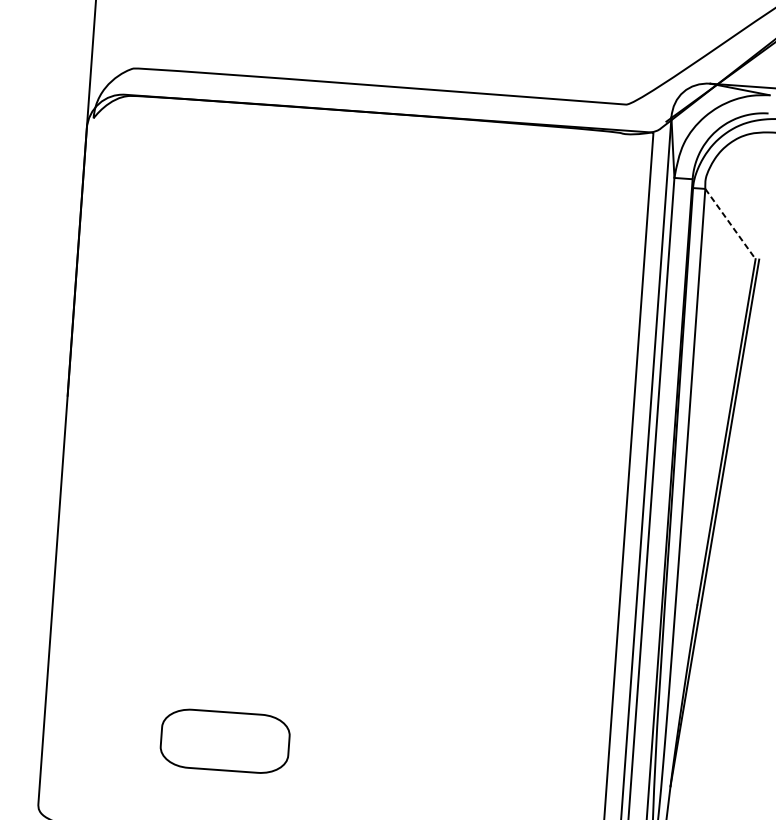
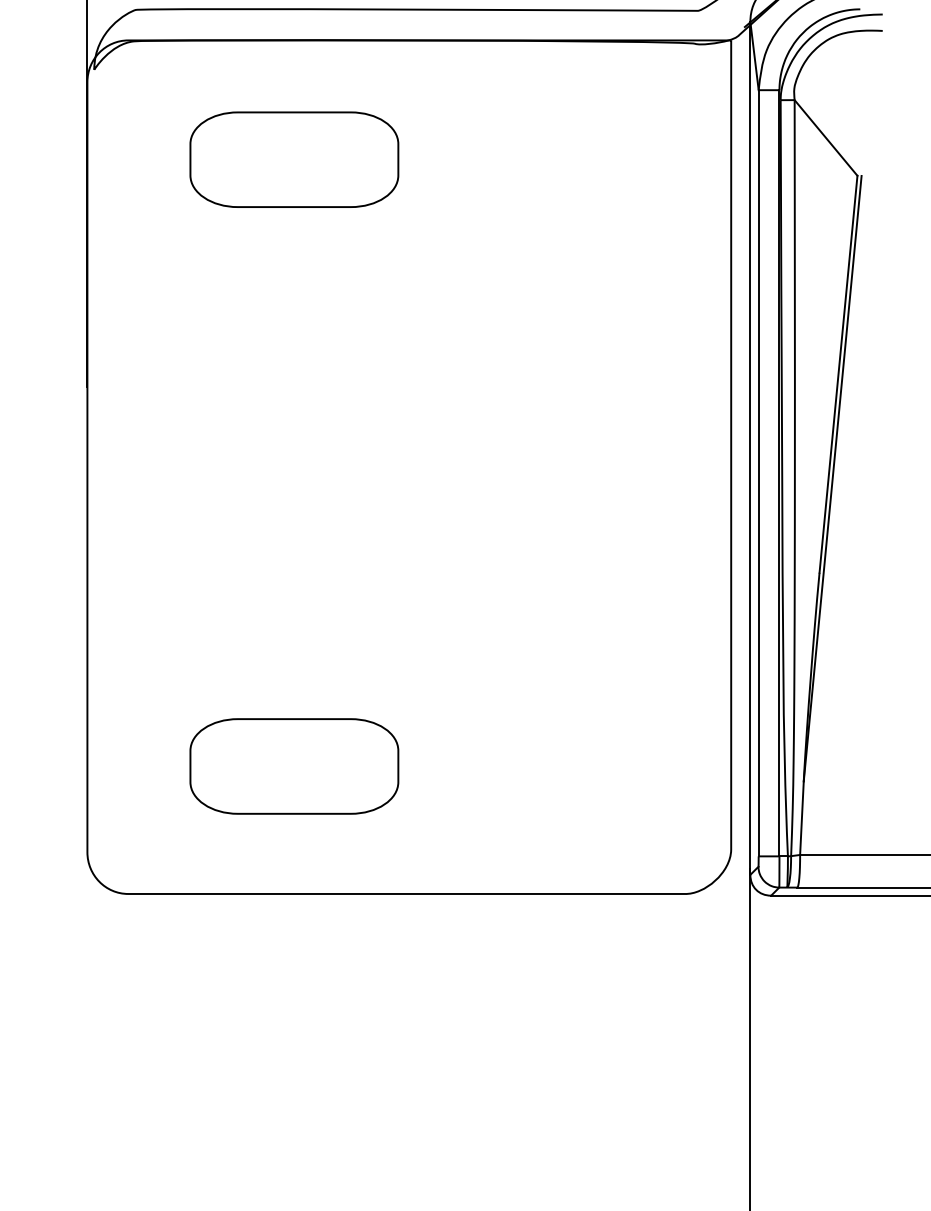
part: (263, 209) -> (294, 159), added
line: (730, 224) -> (826, 138), dashed -> solid
part: (225, 741) -> (294, 766), size x1.43

